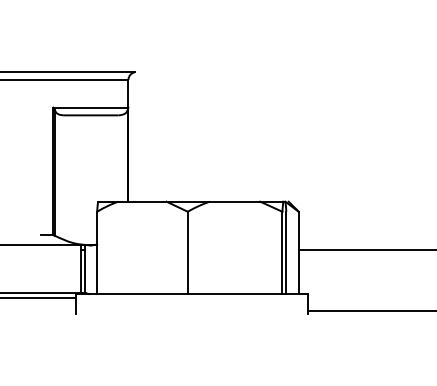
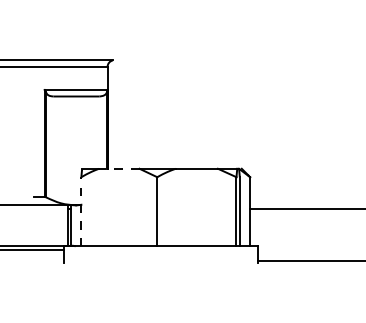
line: (141, 201) -> (118, 168), solid -> dashed
line: (97, 252) -> (81, 211), solid -> dashed

